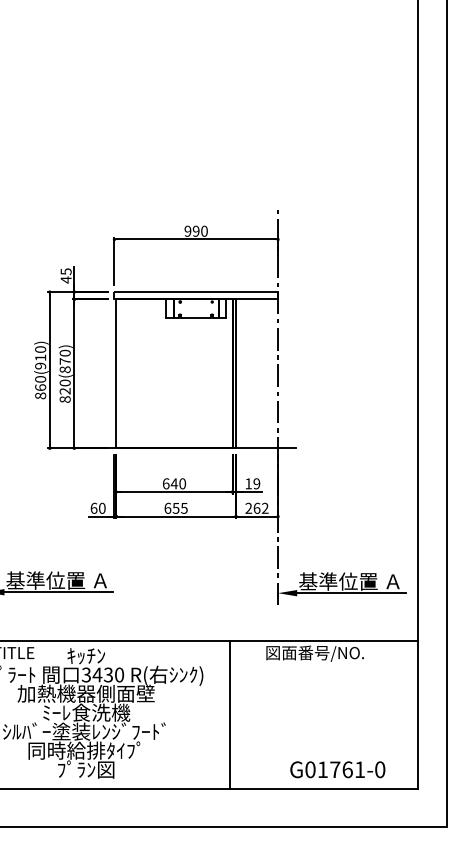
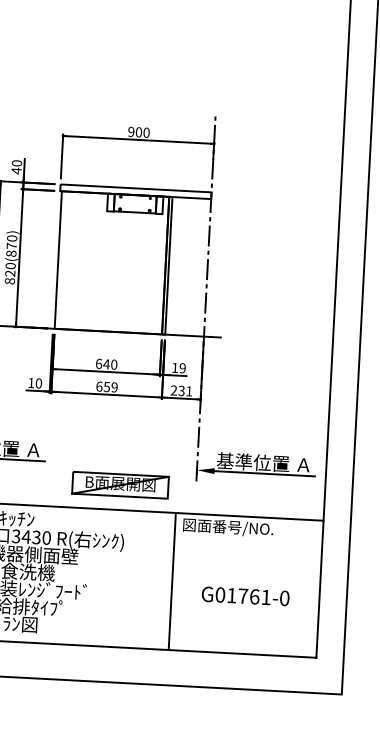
text: (195, 231) -> (138, 132), 990 -> 900
text: (65, 271) -> (16, 163), 45 -> 40
text: (93, 507) -> (30, 382), 60 -> 10
text: (184, 507) -> (114, 386), 655 -> 659
text: (260, 507) -> (184, 390), 262 -> 231
part: (196, 613) -> (120, 485), added
line: (229, 714) -> (172, 581), moved
text: (337, 769) -> (245, 596), moved

